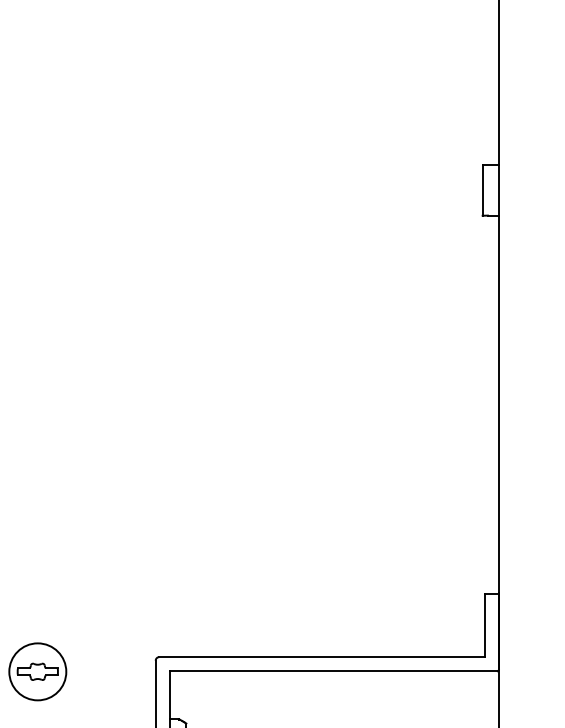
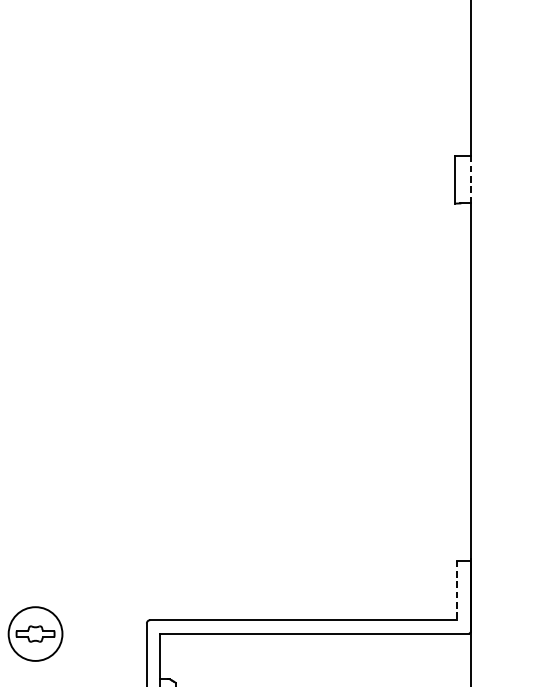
line: (499, 190) -> (471, 179), solid -> dashed
line: (484, 625) -> (457, 590), solid -> dashed

